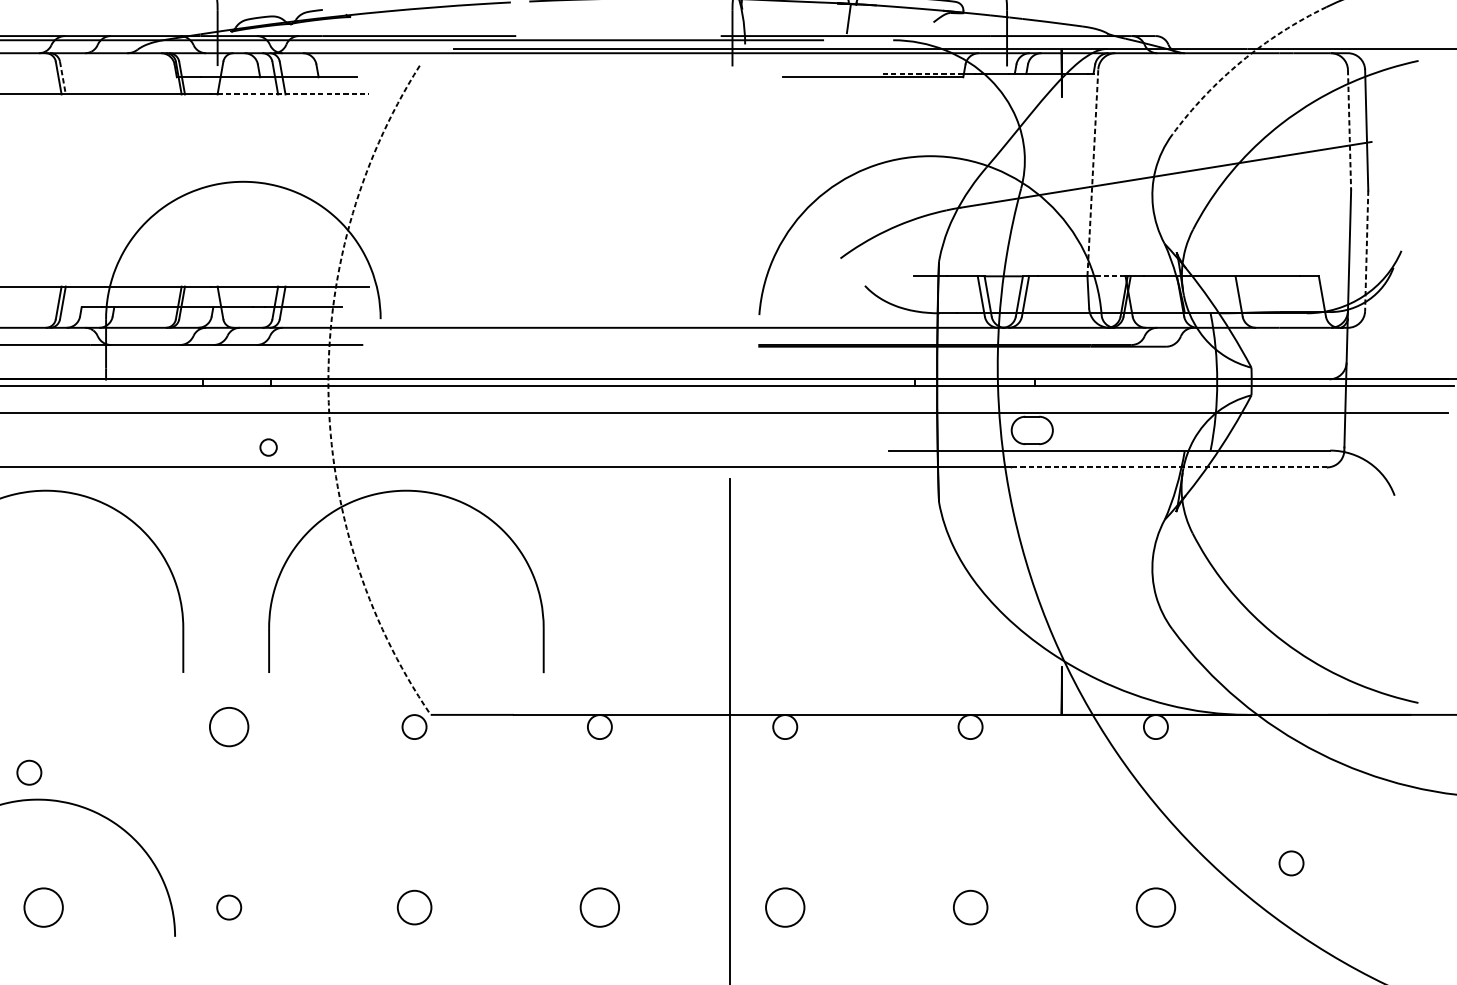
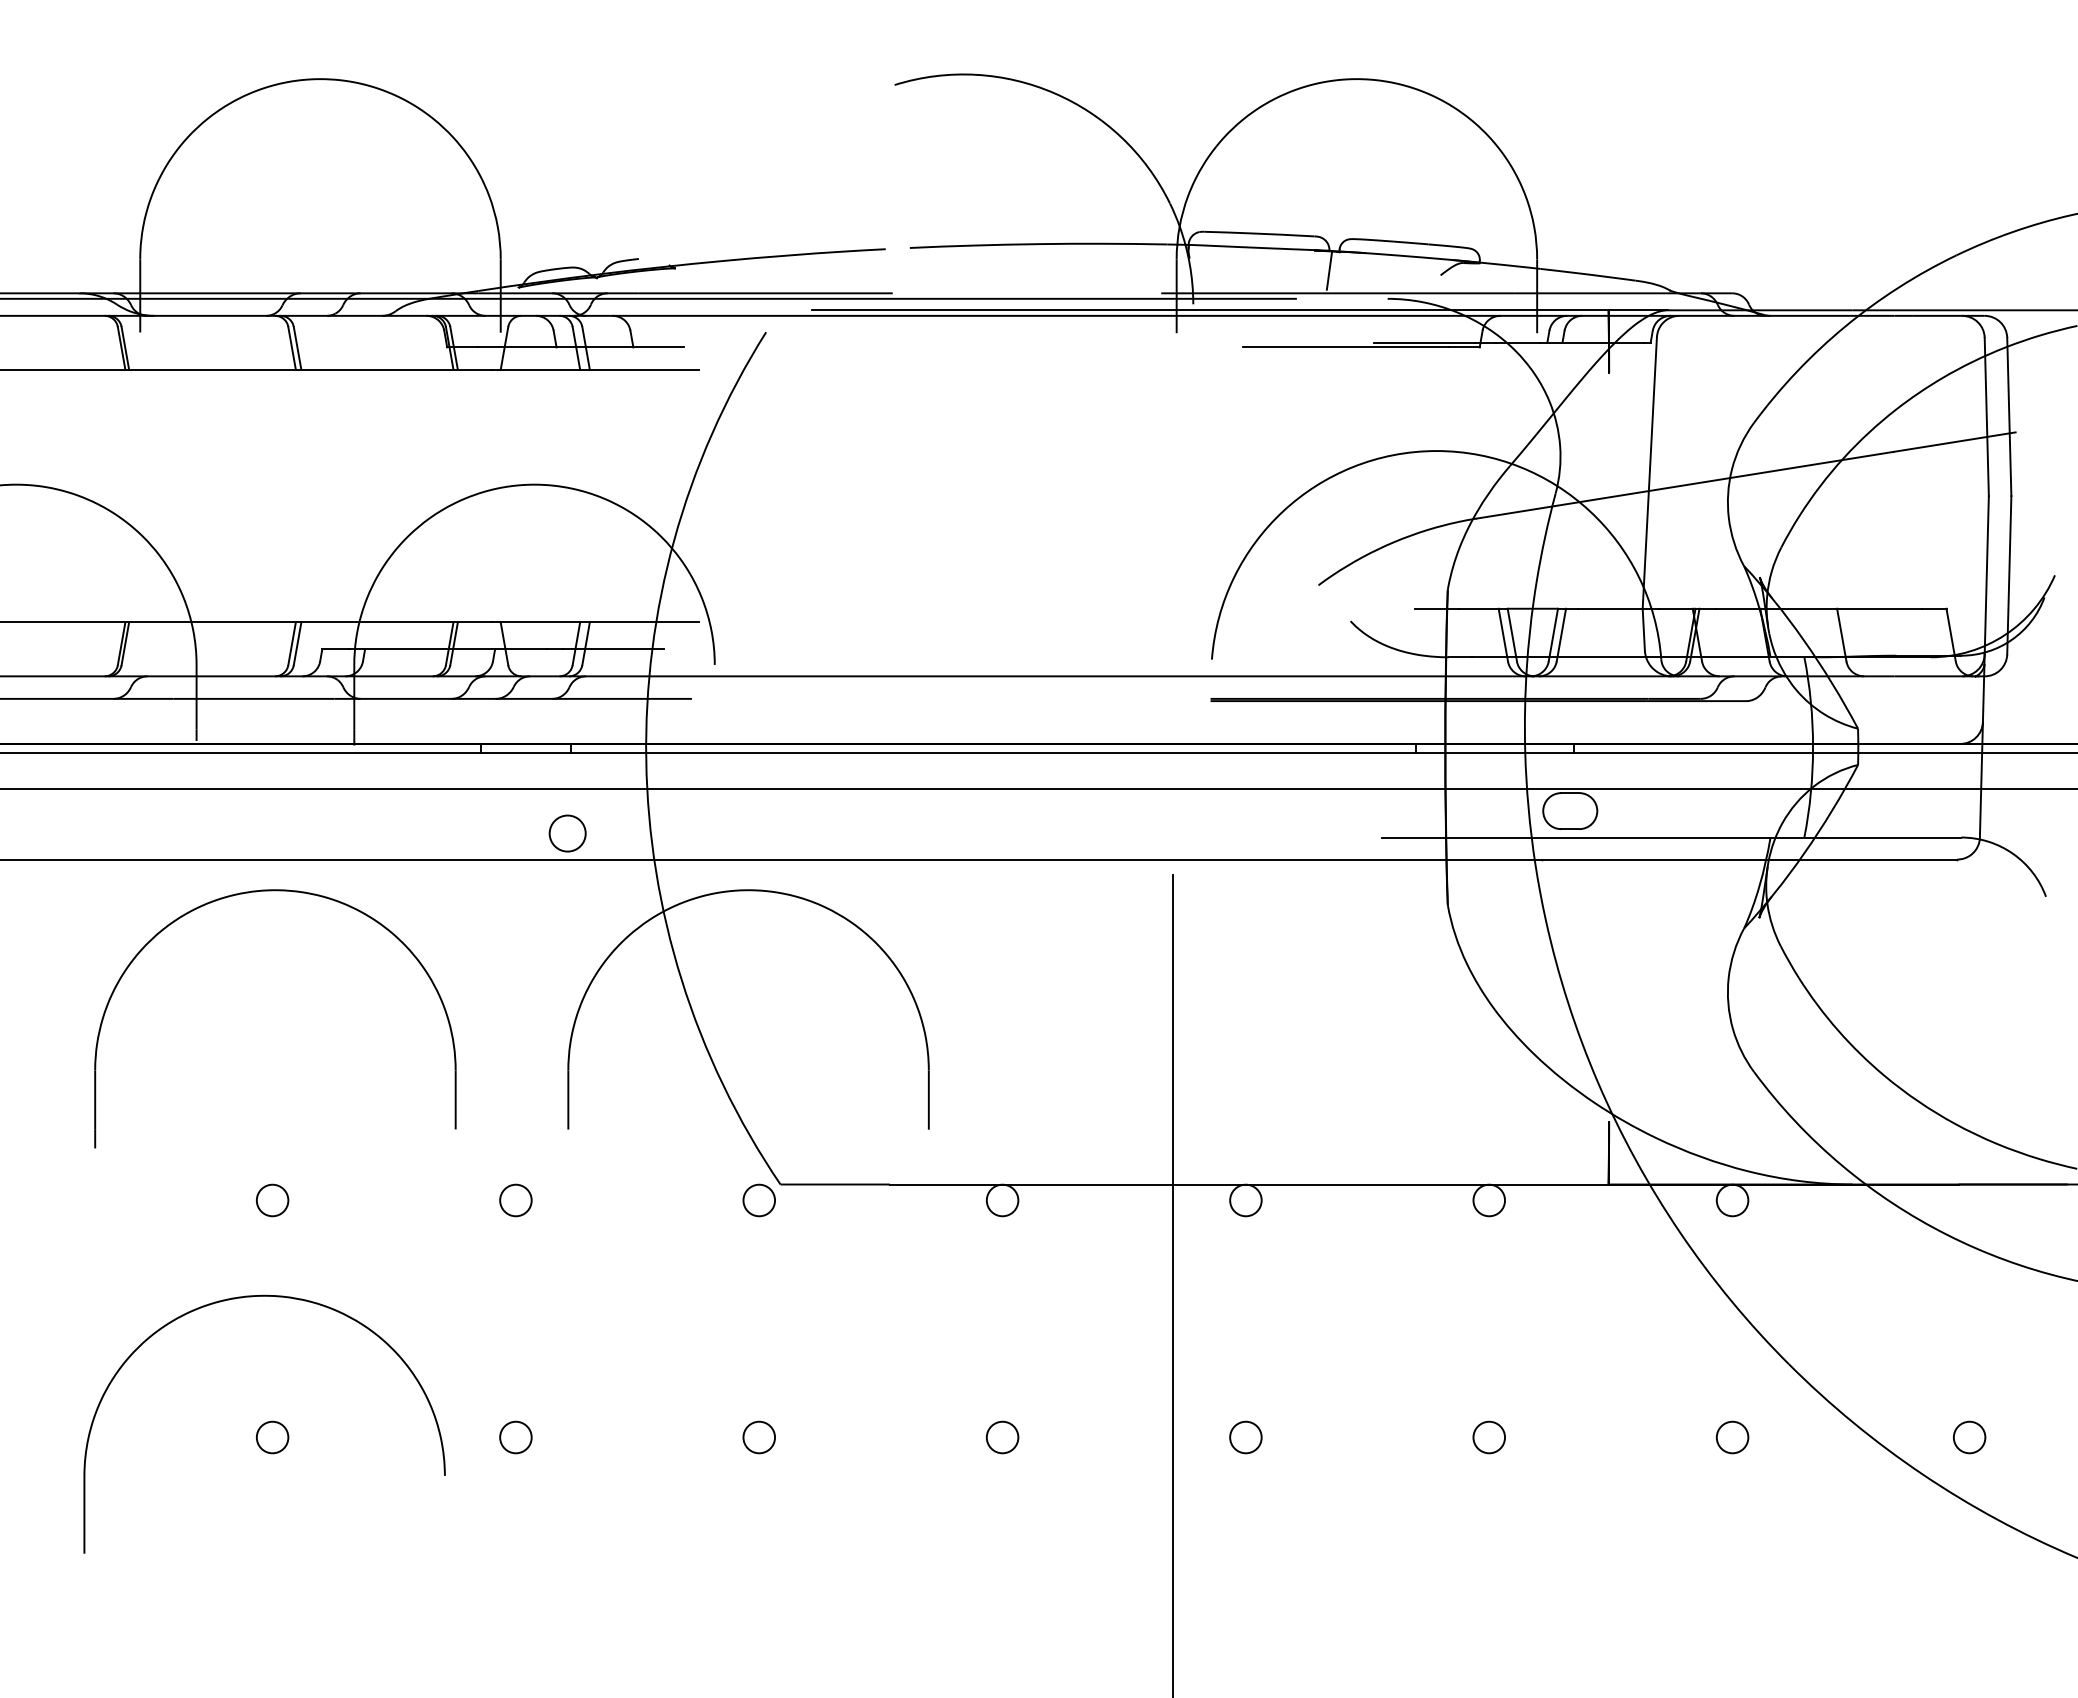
arc: (1241, 61) -> (1845, 326), dashed -> solid
line: (921, 73) -> (1424, 342), dashed -> solid
line: (62, 78) -> (297, 348), dashed -> solid
line: (293, 94) -> (600, 369), dashed -> solid
line: (1349, 130) -> (1986, 417), dashed -> solid
line: (1092, 172) -> (1649, 472), dashed -> solid
line: (1366, 251) -> (2009, 575), dashed -> solid
line: (1113, 276) -> (1676, 608), dashed -> solid
arc: (328, 391) -> (646, 760), dashed -> solid
circle: (268, 447) -> (567, 833), size x1.67
line: (1168, 467) -> (1749, 859), dashed -> solid
circle: (228, 727) -> (515, 1200), size x0.62
circle: (29, 772) -> (272, 1200), moved
circle: (1291, 863) -> (1969, 1437), moved
circle: (43, 907) -> (272, 1437), size x0.62
circle: (413, 907) -> (758, 1437), size x0.71
circle: (599, 907) -> (1002, 1437), size x0.62
circle: (784, 907) -> (1245, 1437), size x0.62
circle: (970, 907) -> (1488, 1437), size x0.71
circle: (1155, 907) -> (1732, 1437), size x0.62

